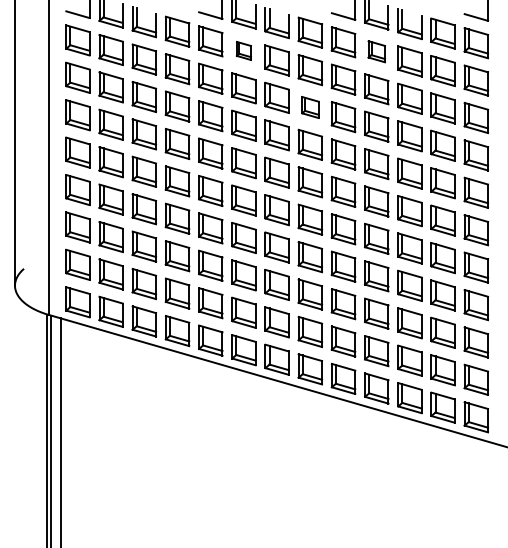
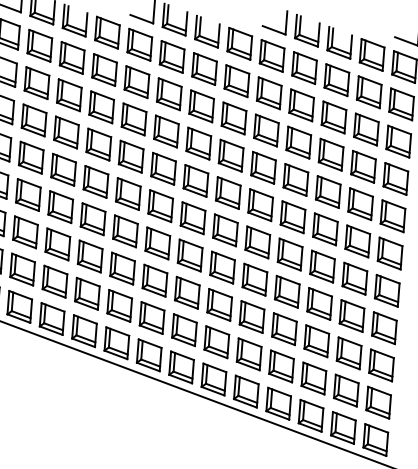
part: (243, 50) -> (171, 56), size x1.67
part: (376, 51) -> (304, 67), size x1.43
part: (310, 107) -> (234, 118), size x1.43

